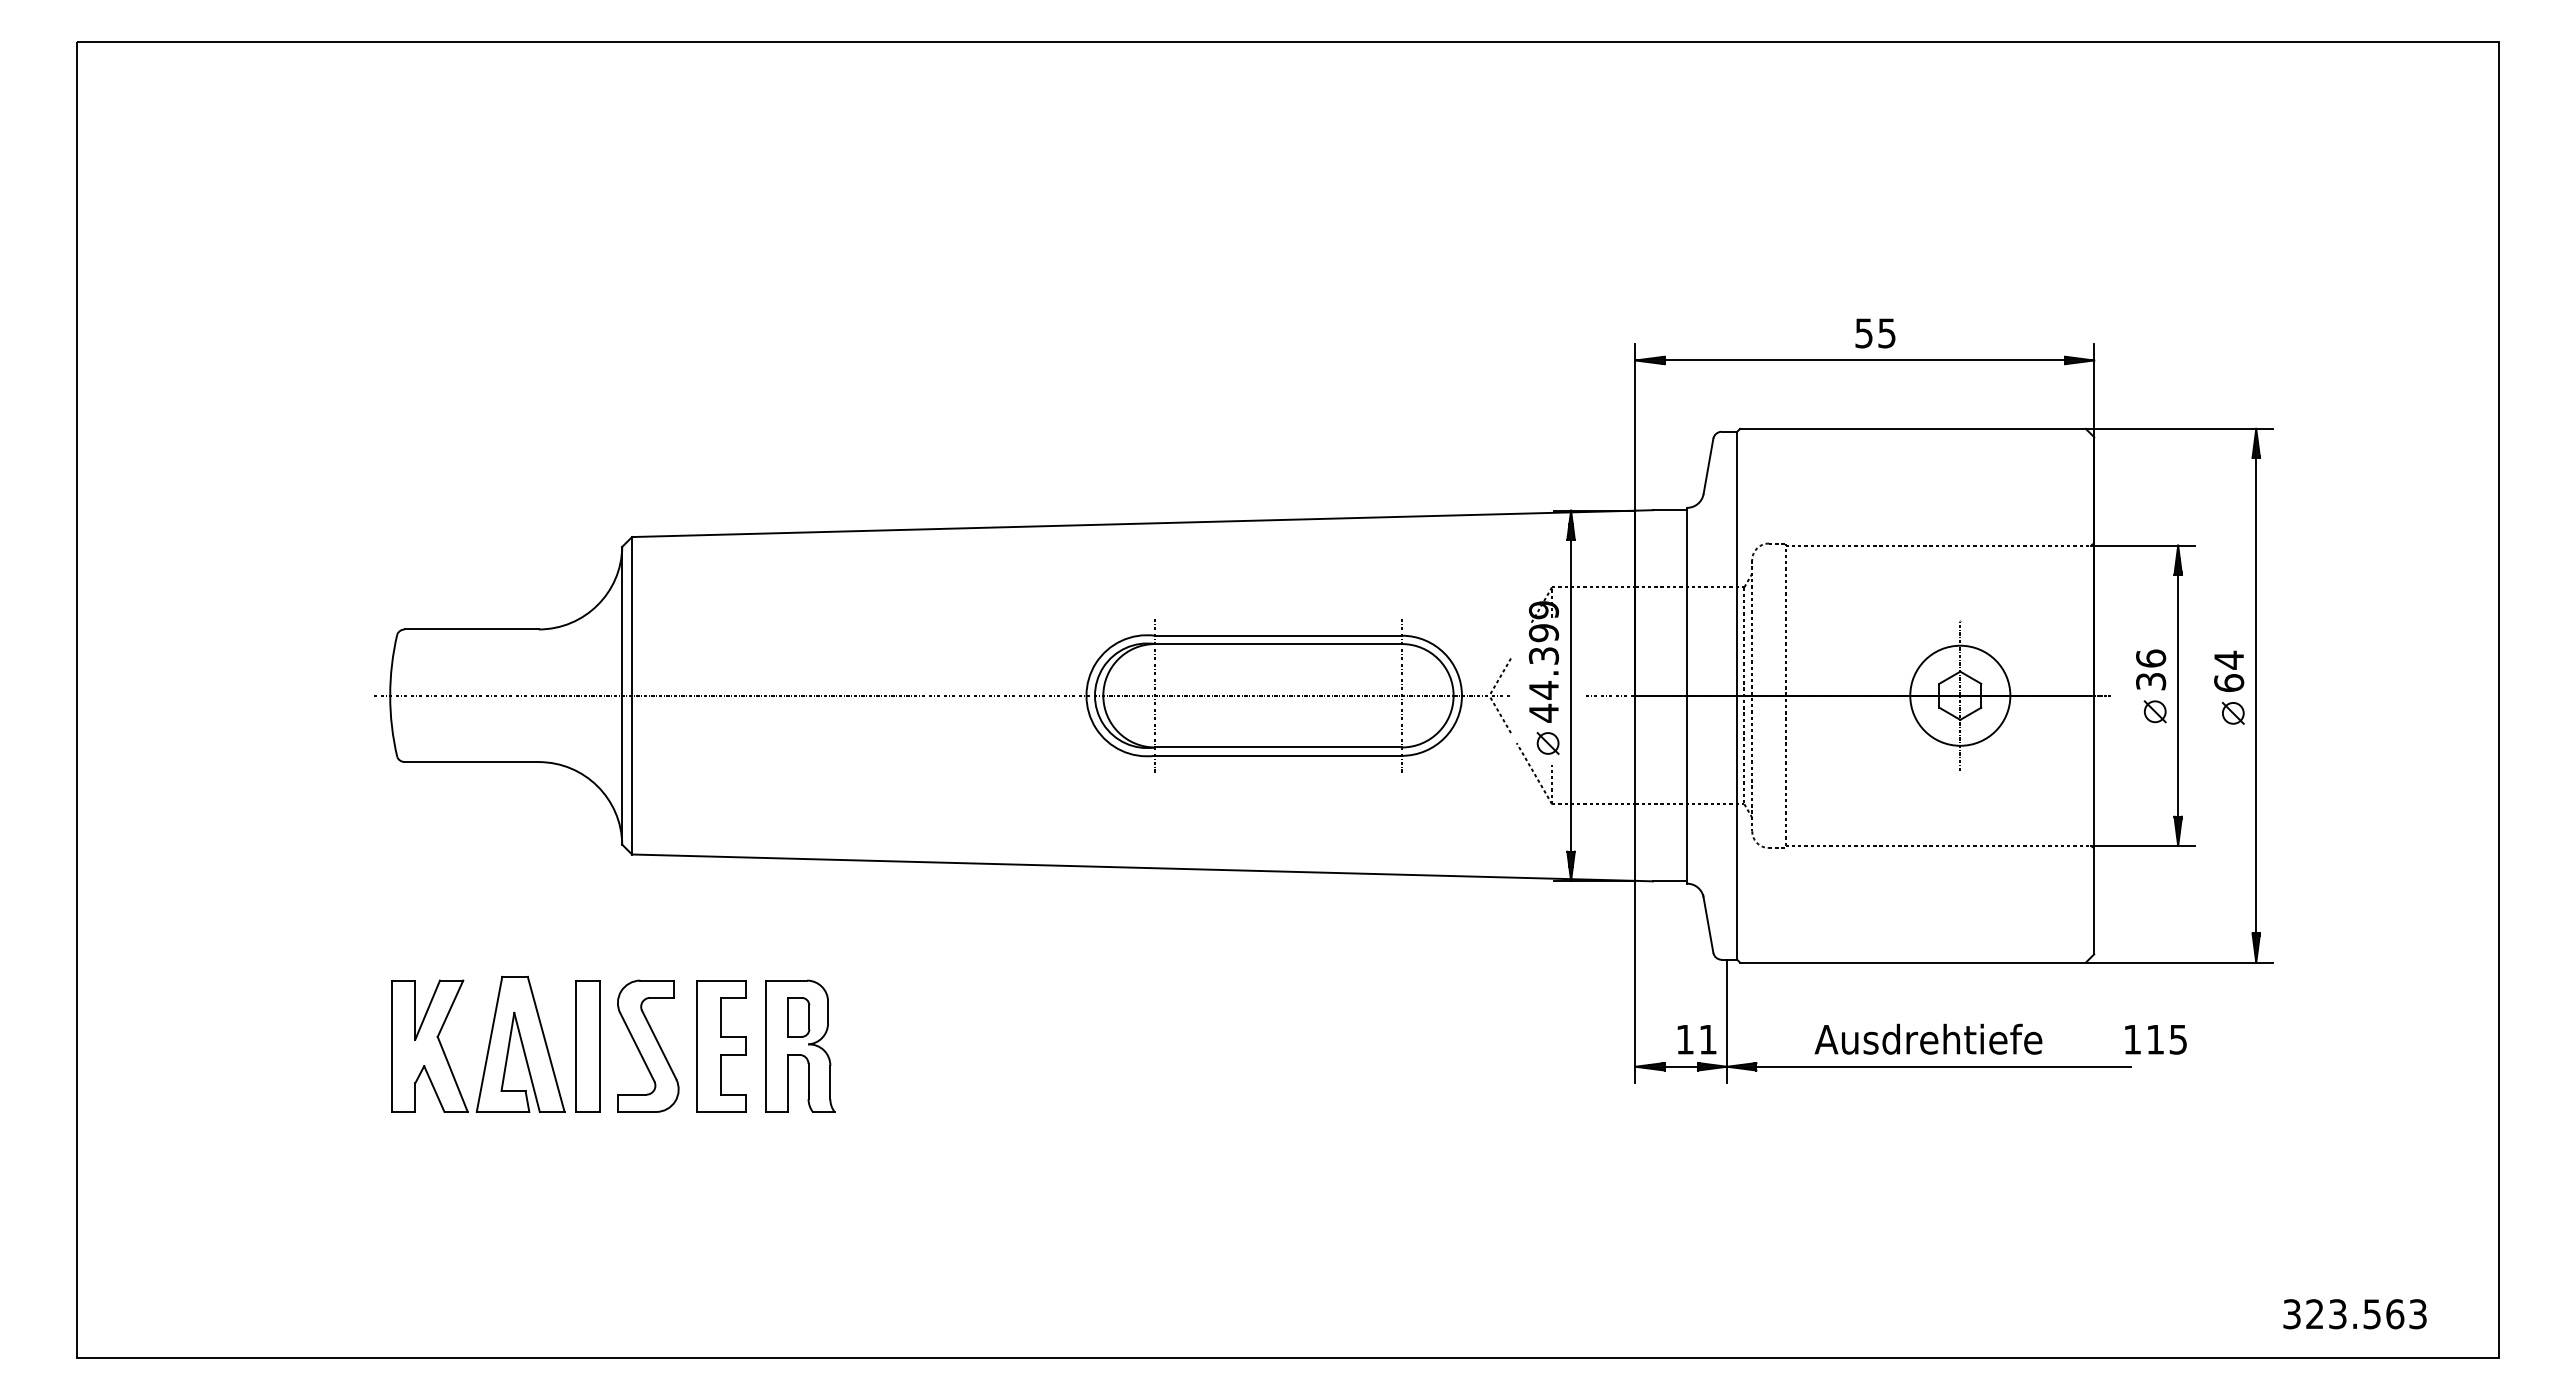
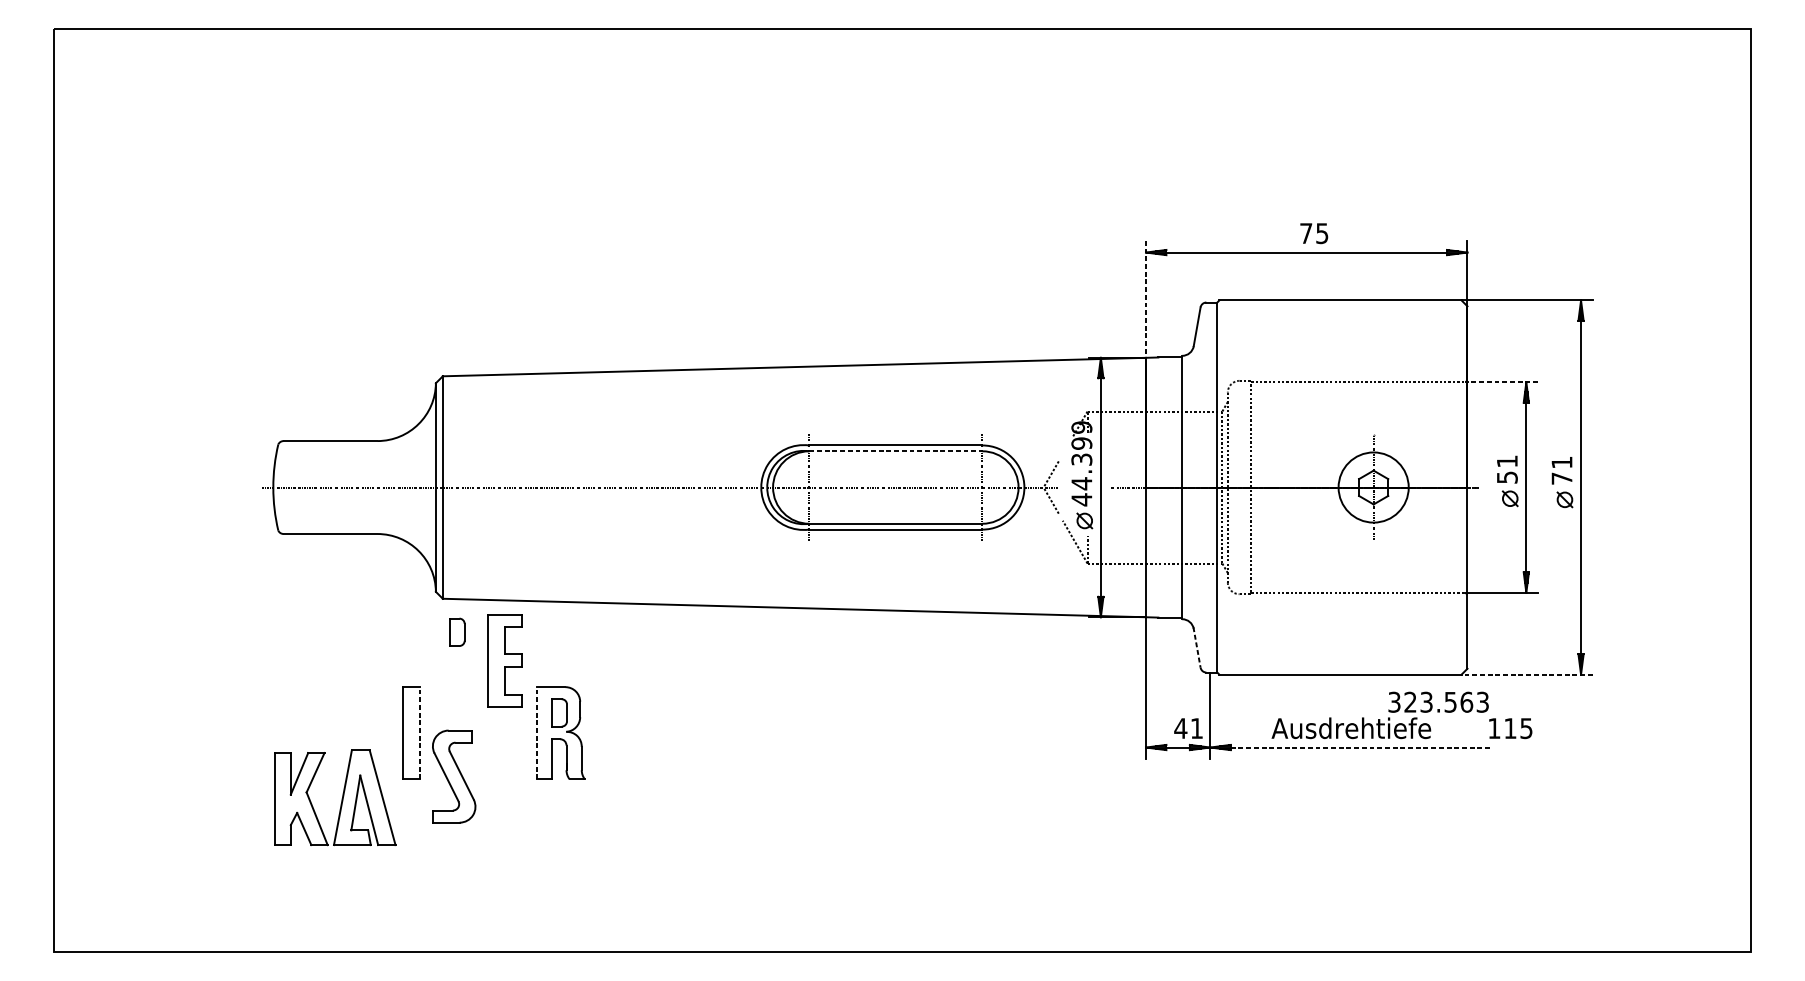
text: (1863, 333) -> (1305, 233), 55 -> 75
line: (1635, 427) -> (1146, 299), solid -> dashed
line: (2142, 545) -> (1501, 382), solid -> dashed
line: (1278, 644) -> (895, 451), solid -> dashed
text: (2151, 669) -> (1507, 469), 36 -> 51
text: (2229, 670) -> (1562, 469), 64 -> 71
part: (652, 902) -> (457, 632), added
line: (1708, 924) -> (1197, 647), solid -> dashed
line: (2179, 962) -> (1527, 674), solid -> dashed
text: (1684, 1039) -> (1180, 728), 11 -> 41
part: (488, 1043) -> (342, 797), moved
part: (648, 1045) -> (454, 776), moved
line: (599, 1046) -> (419, 733), solid -> dashed
part: (721, 1046) -> (505, 661), moved
line: (765, 1046) -> (536, 733), solid -> dashed
line: (1944, 1066) -> (1362, 747), solid -> dashed
text: (2354, 1314) -> (1438, 702), moved

